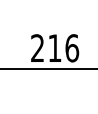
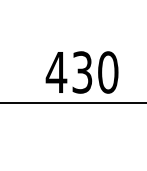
text: (54, 48) -> (81, 72), 216 -> 430

